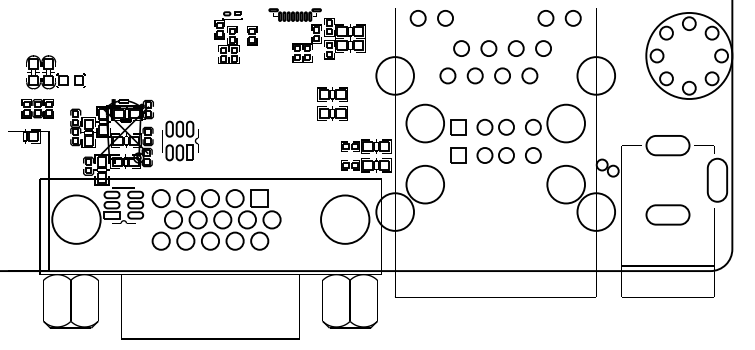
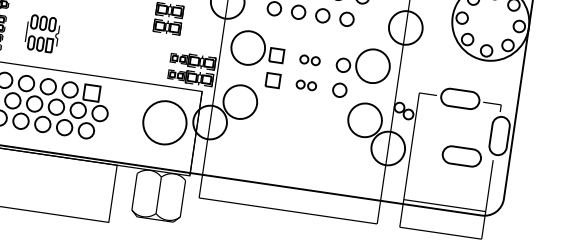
part: (495, 126) -> (310, 59), size x0.6
part: (180, 140) -> (42, 33), moved
part: (495, 155) -> (306, 85), size x0.6
part: (667, 214) -> (461, 155), moved

